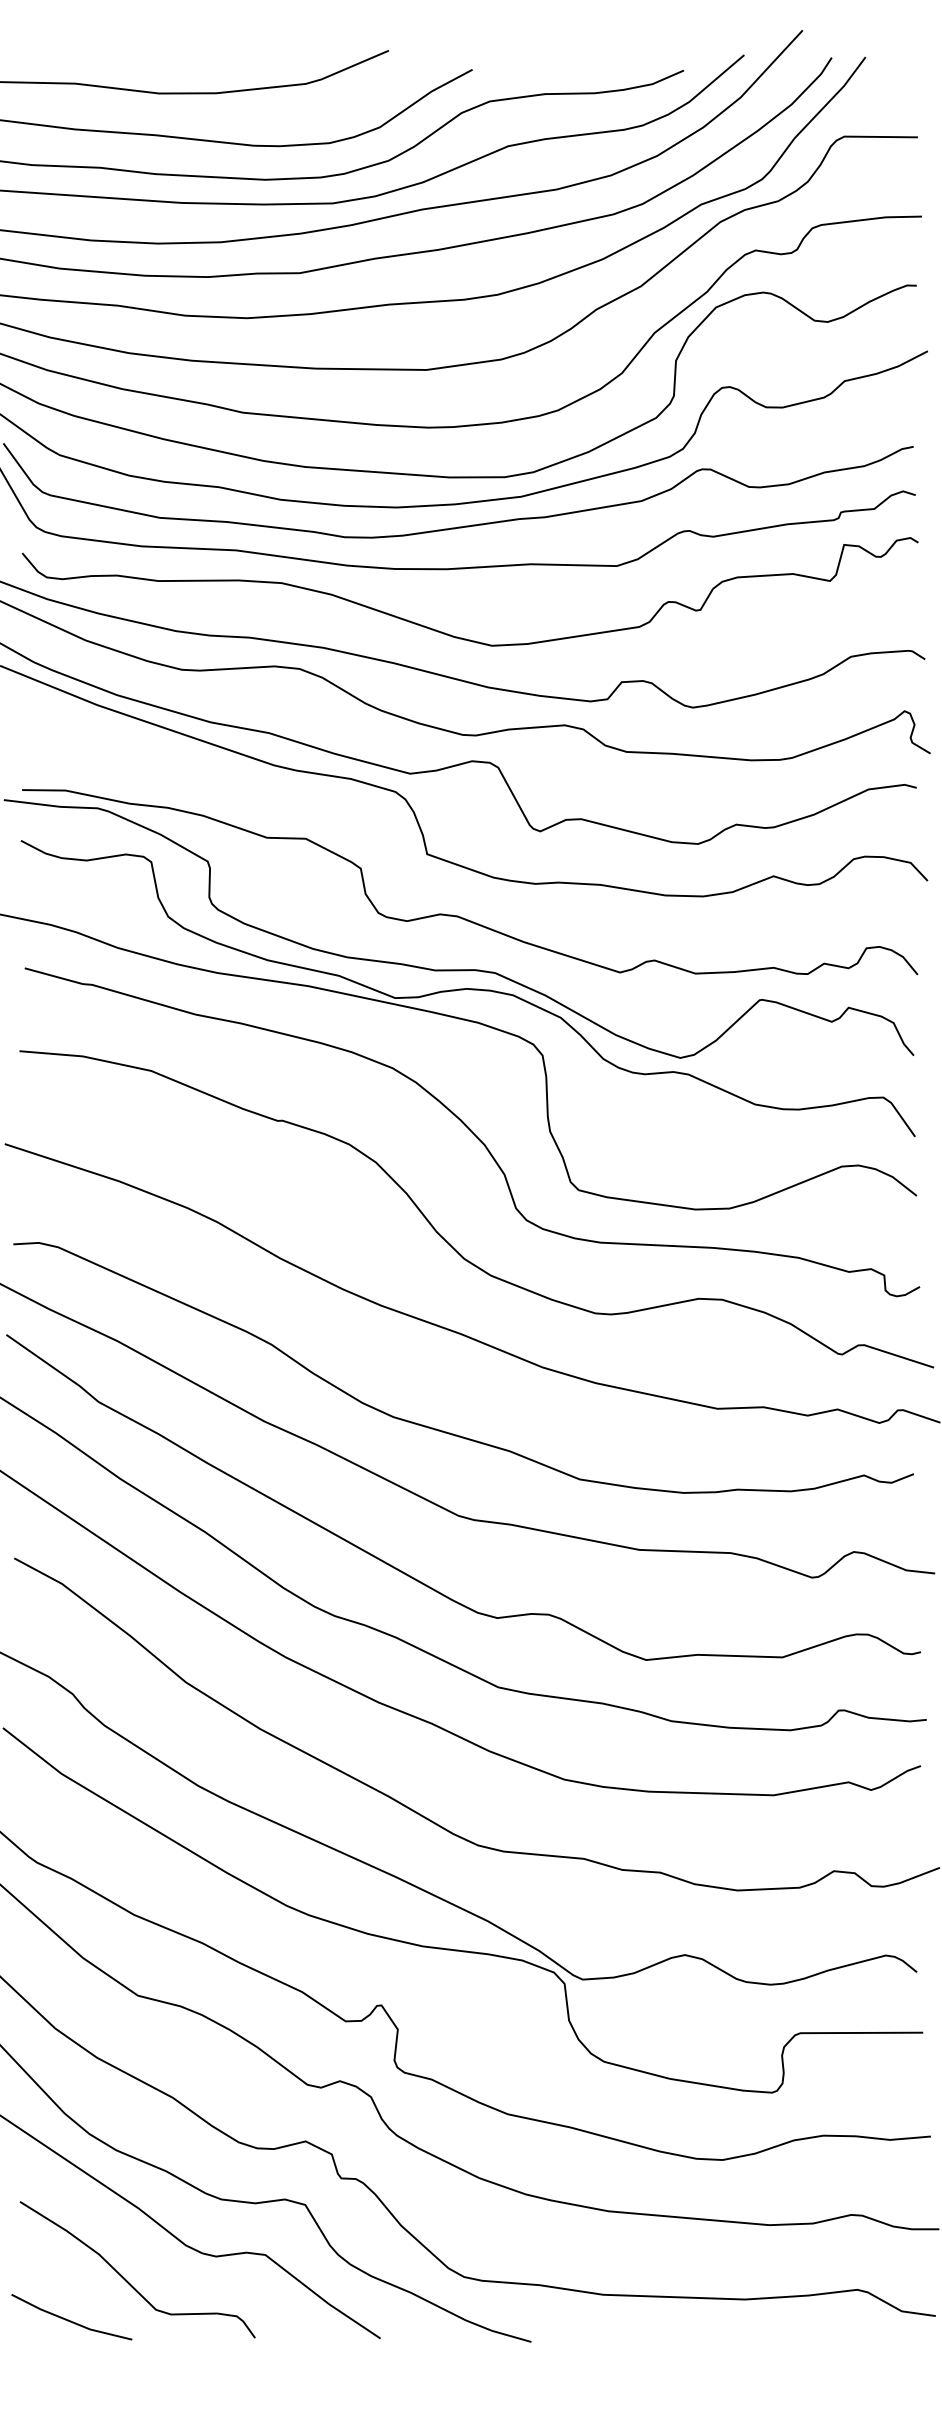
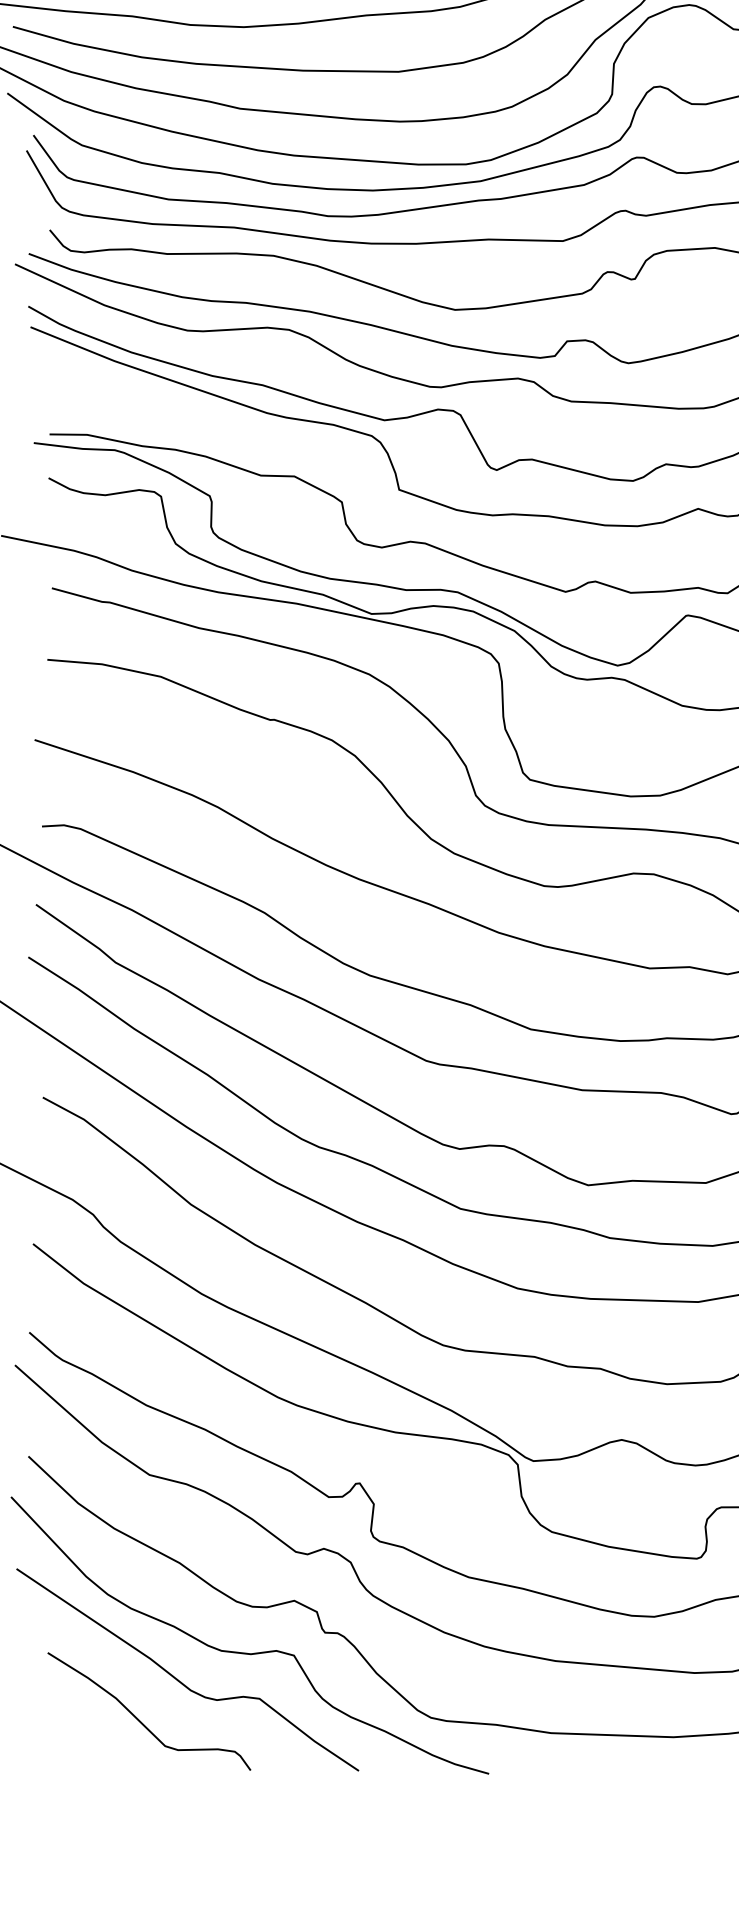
line: (71, 2320) -> (92, 1755), removed

